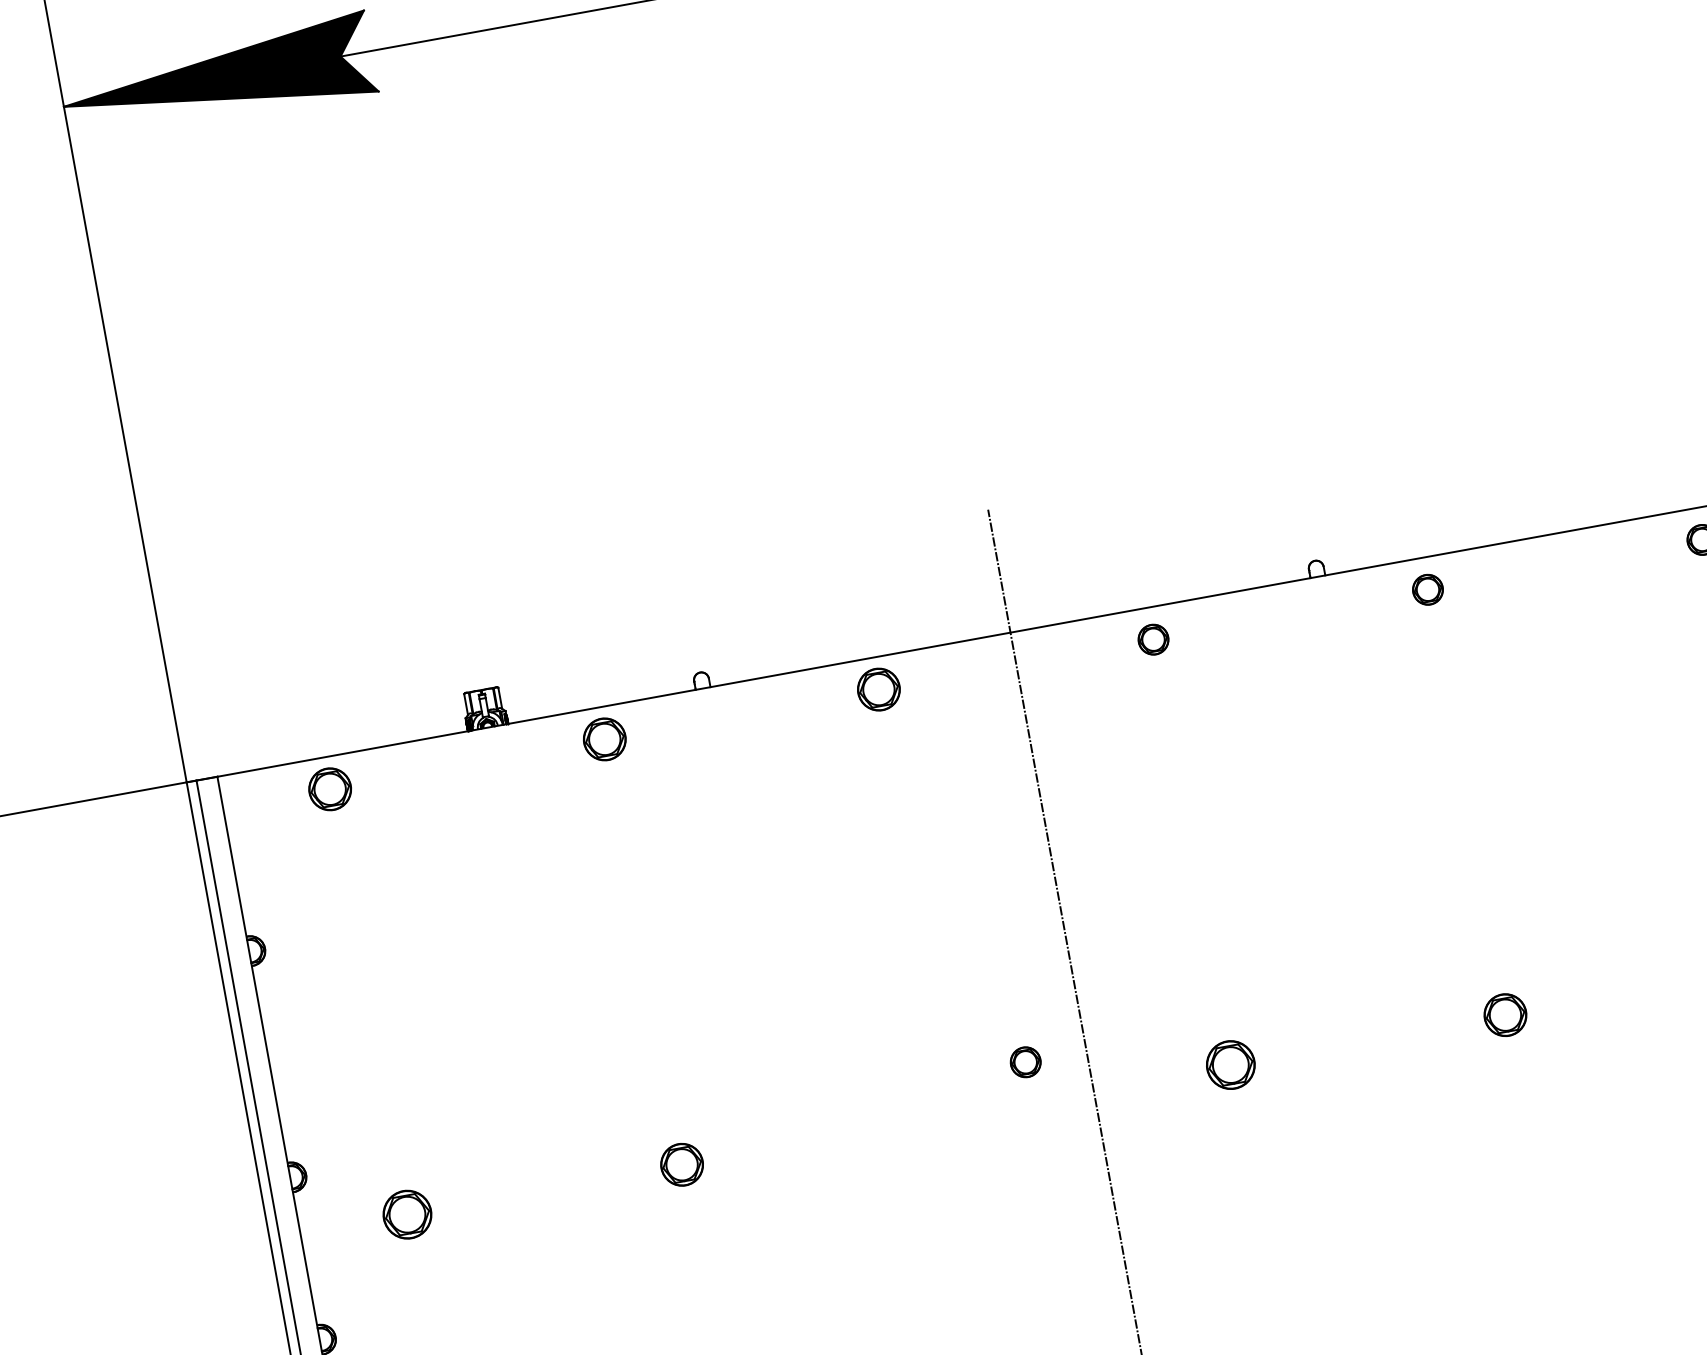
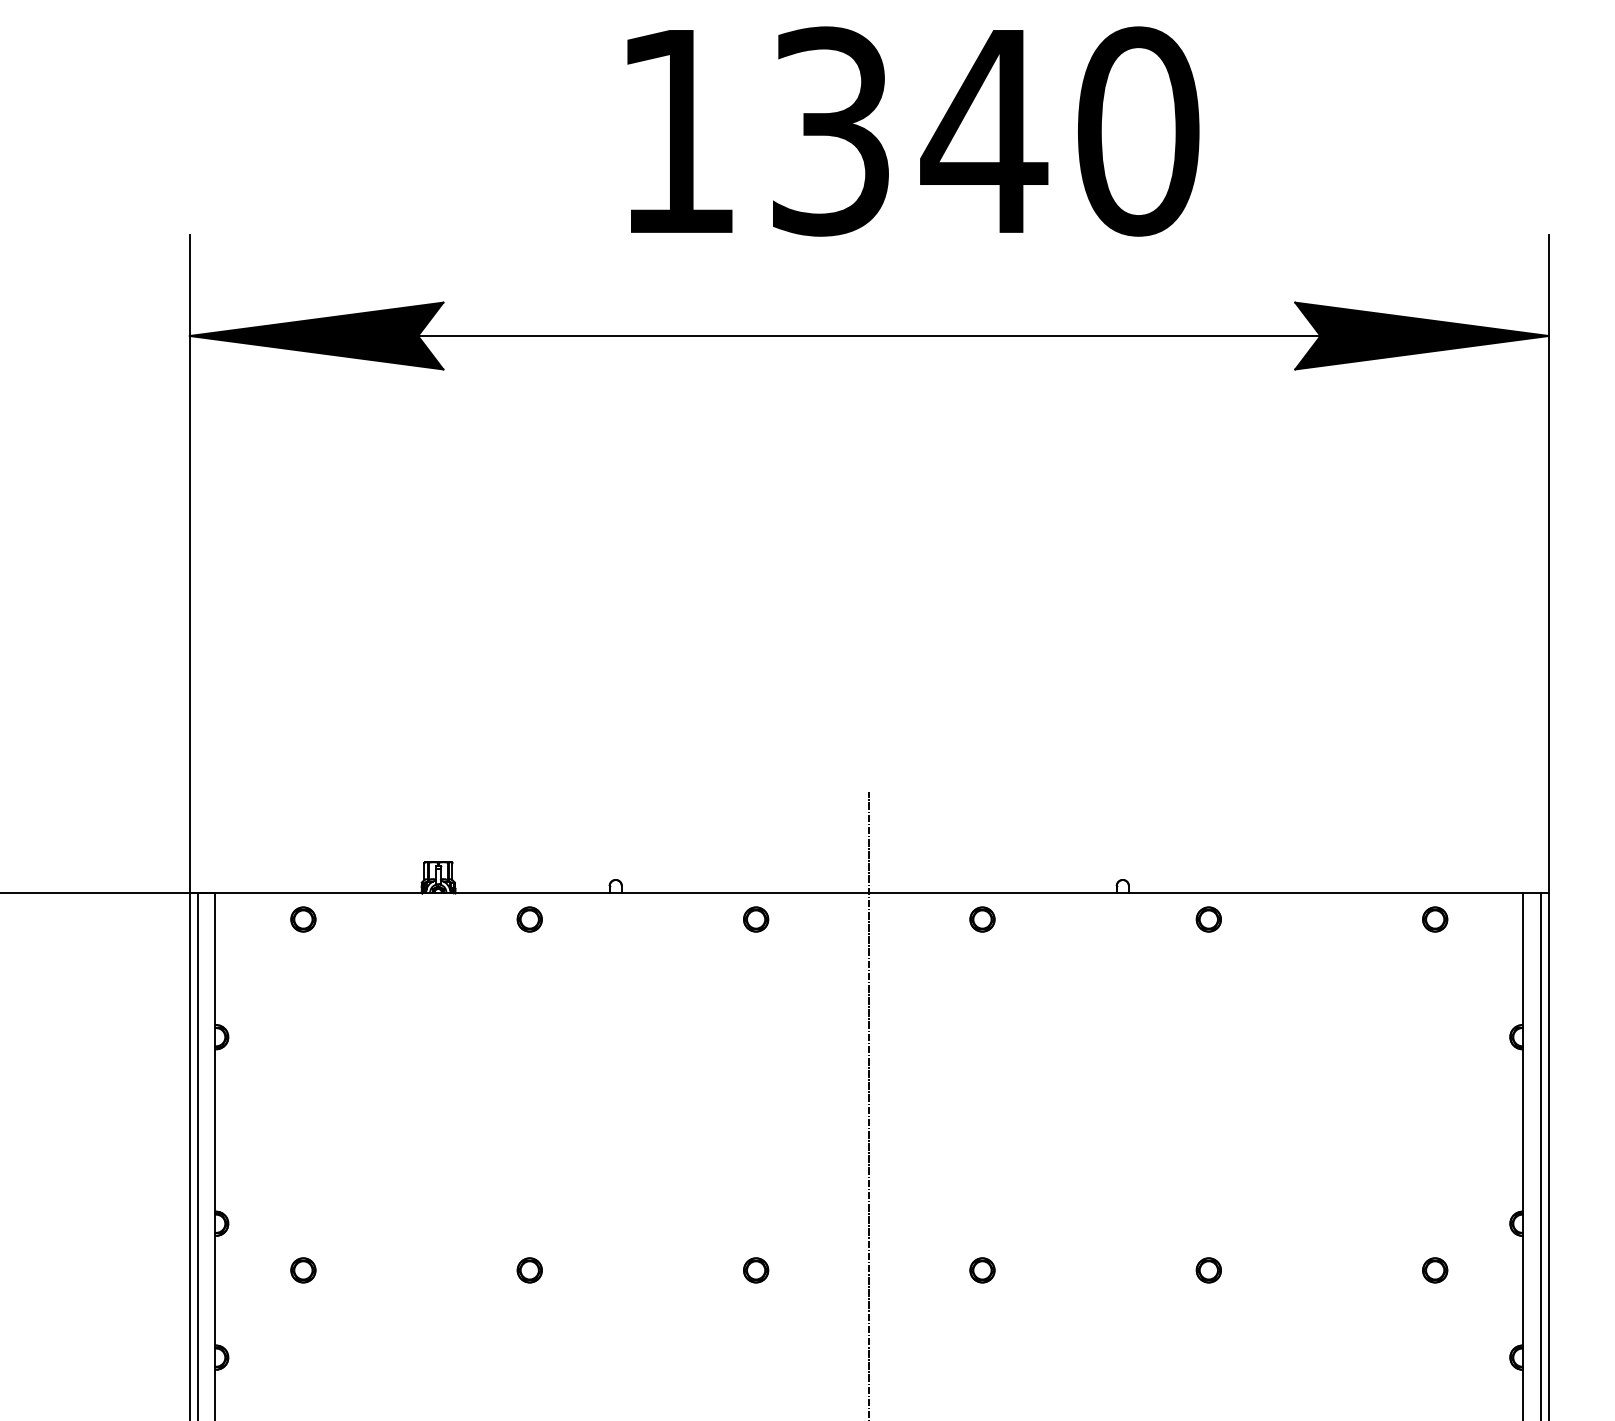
part: (879, 689) -> (756, 919), size x0.71
part: (604, 739) -> (529, 919), size x0.71
part: (330, 789) -> (303, 919), size x0.71
part: (1504, 1015) -> (1208, 1270), size x0.71
part: (1026, 1062) -> (756, 1270), moved
part: (1230, 1065) -> (982, 1270), size x0.62
part: (681, 1165) -> (529, 1270), size x0.71
part: (407, 1214) -> (303, 1270), size x0.62

